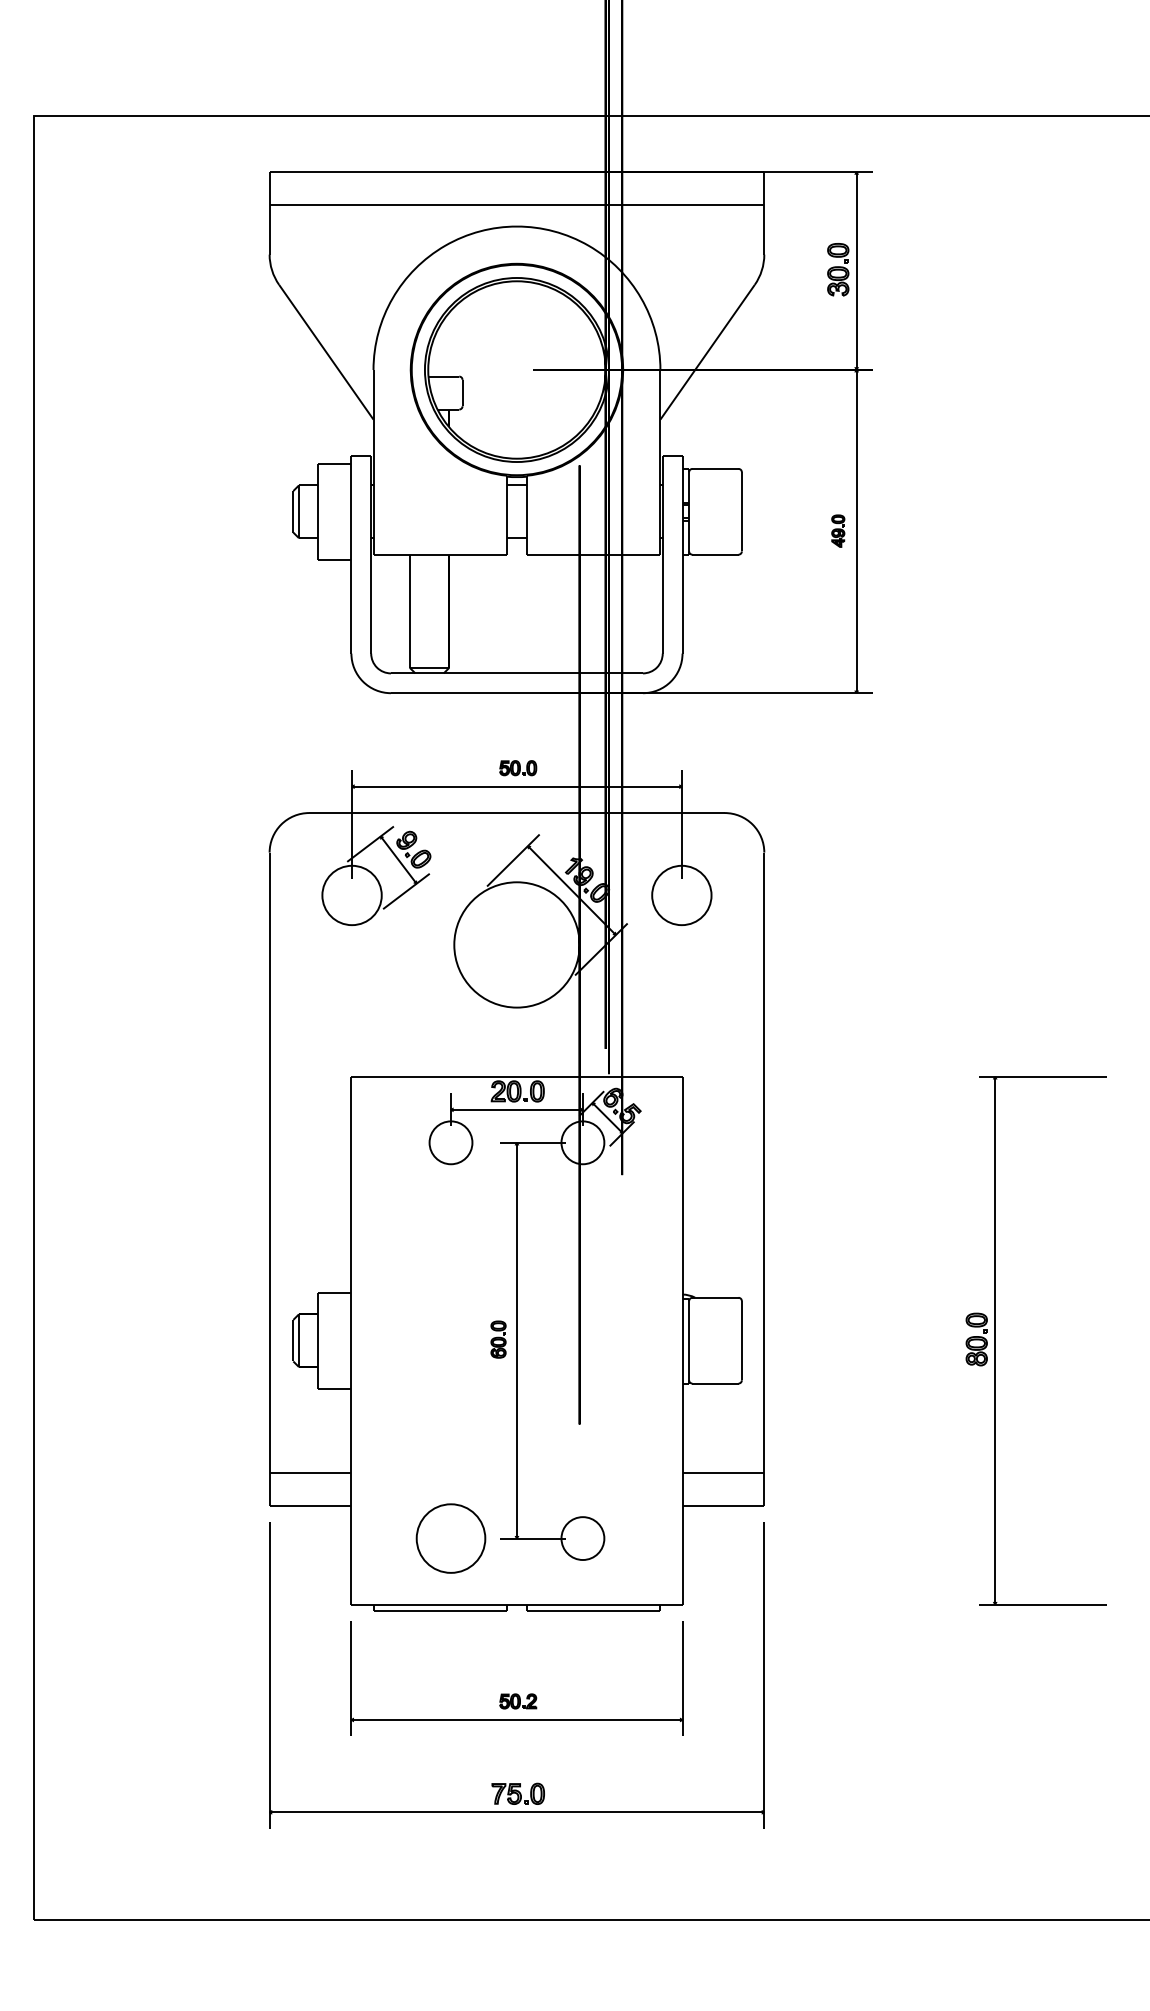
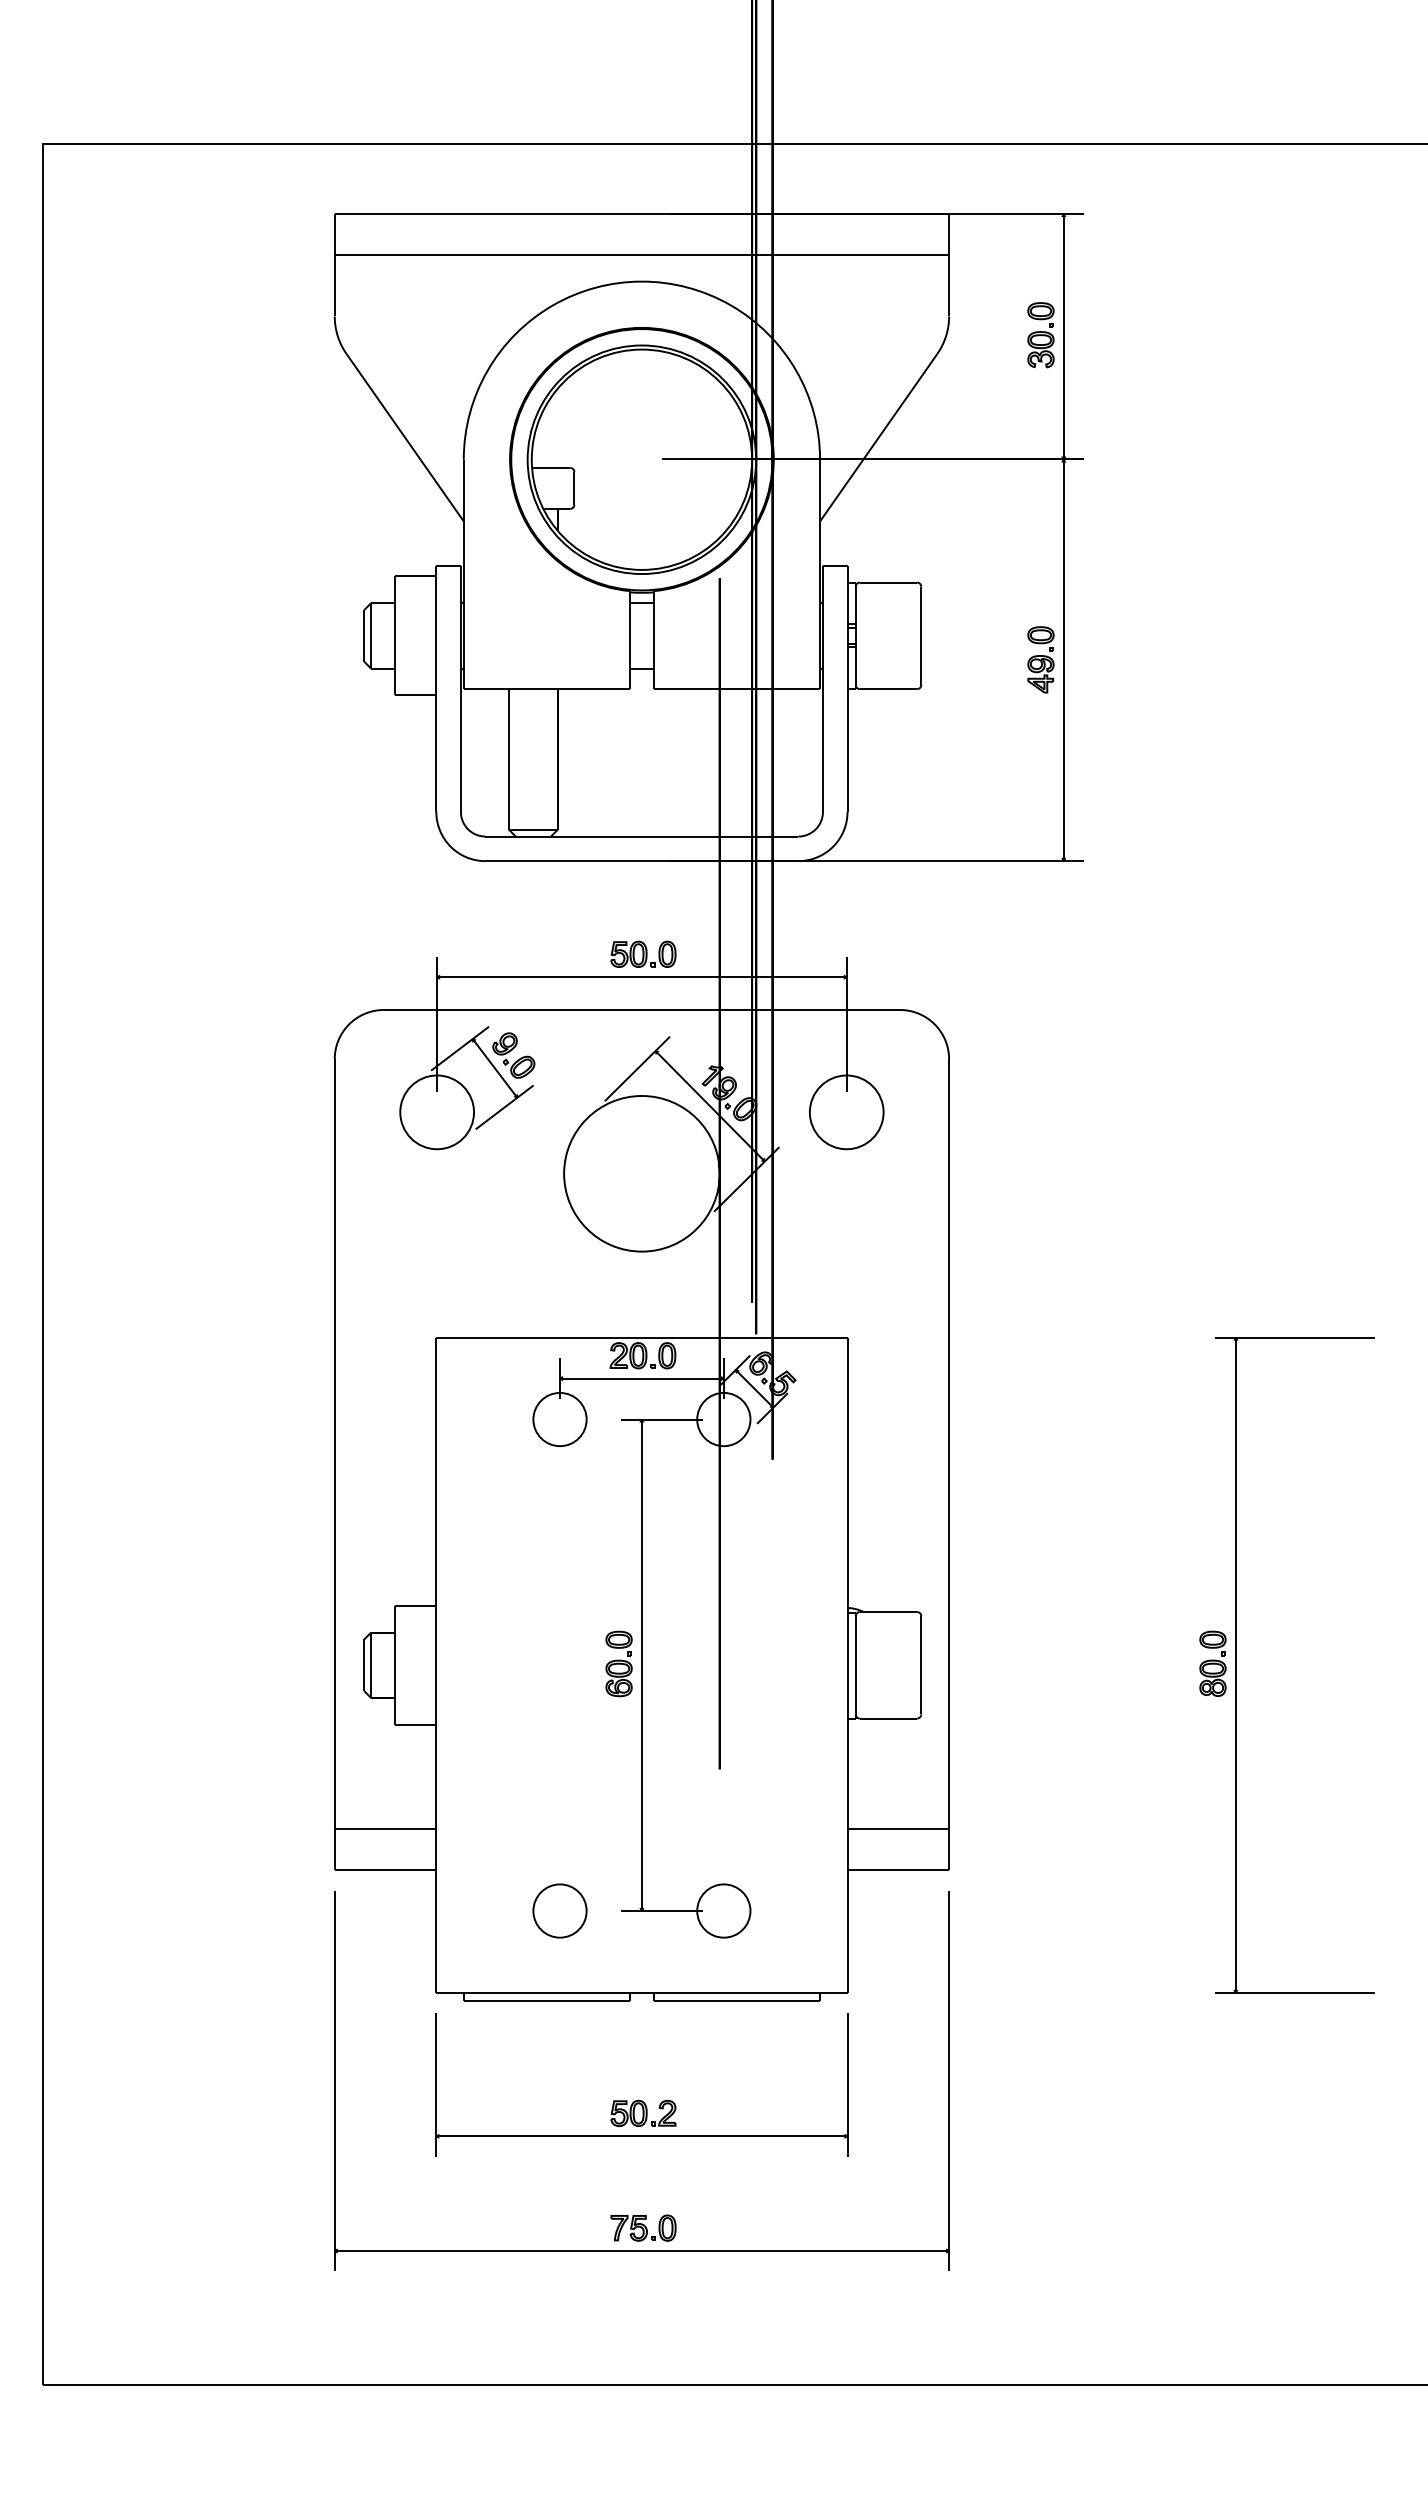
part: (837, 530) -> (1040, 659), size x1.67
part: (518, 767) -> (643, 953), size x1.43
part: (498, 1339) -> (618, 1663), size x1.43
part: (450, 1538) -> (559, 1910), size x0.62
part: (518, 1700) -> (643, 2112), size x1.43

